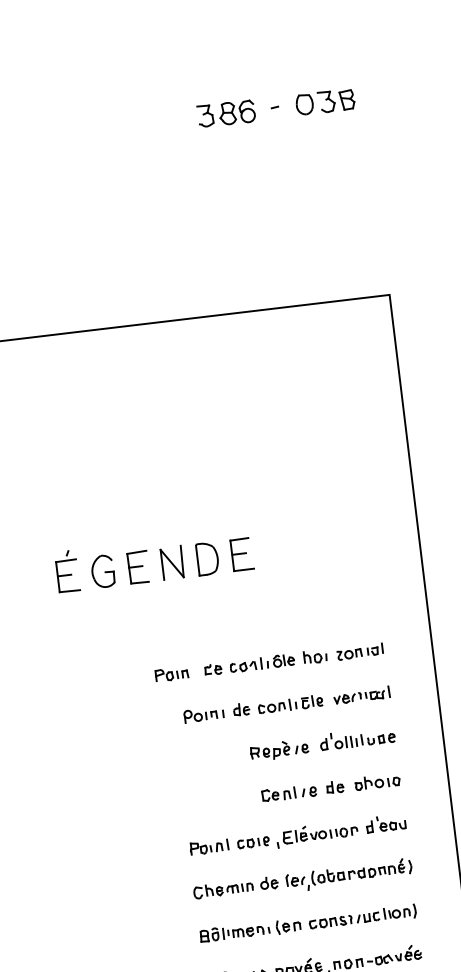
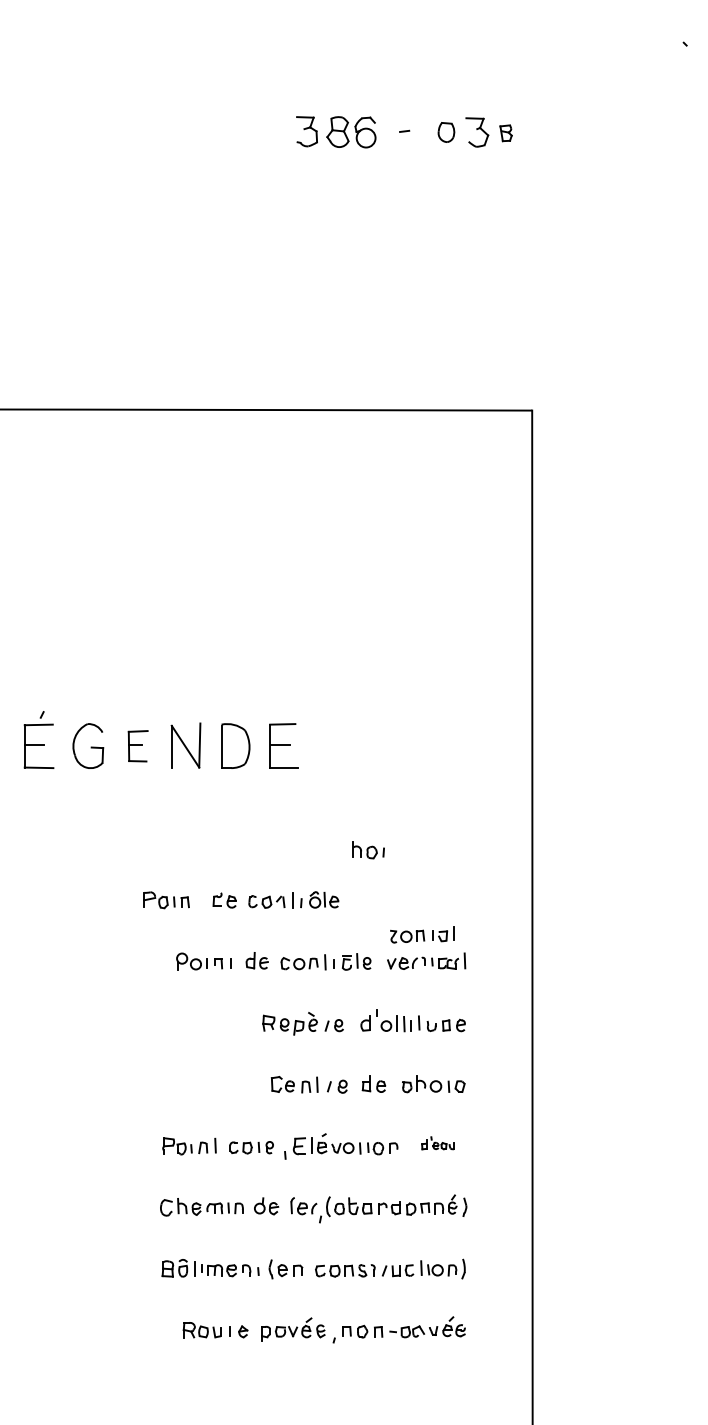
part: (346, 100) -> (505, 133), size x0.6
part: (304, 104) -> (446, 132), size x0.7
part: (137, 566) -> (137, 745), size x0.7
part: (360, 651) -> (422, 934), moved
part: (315, 657) -> (368, 850), moved
part: (385, 823) -> (437, 1143), size x0.6

